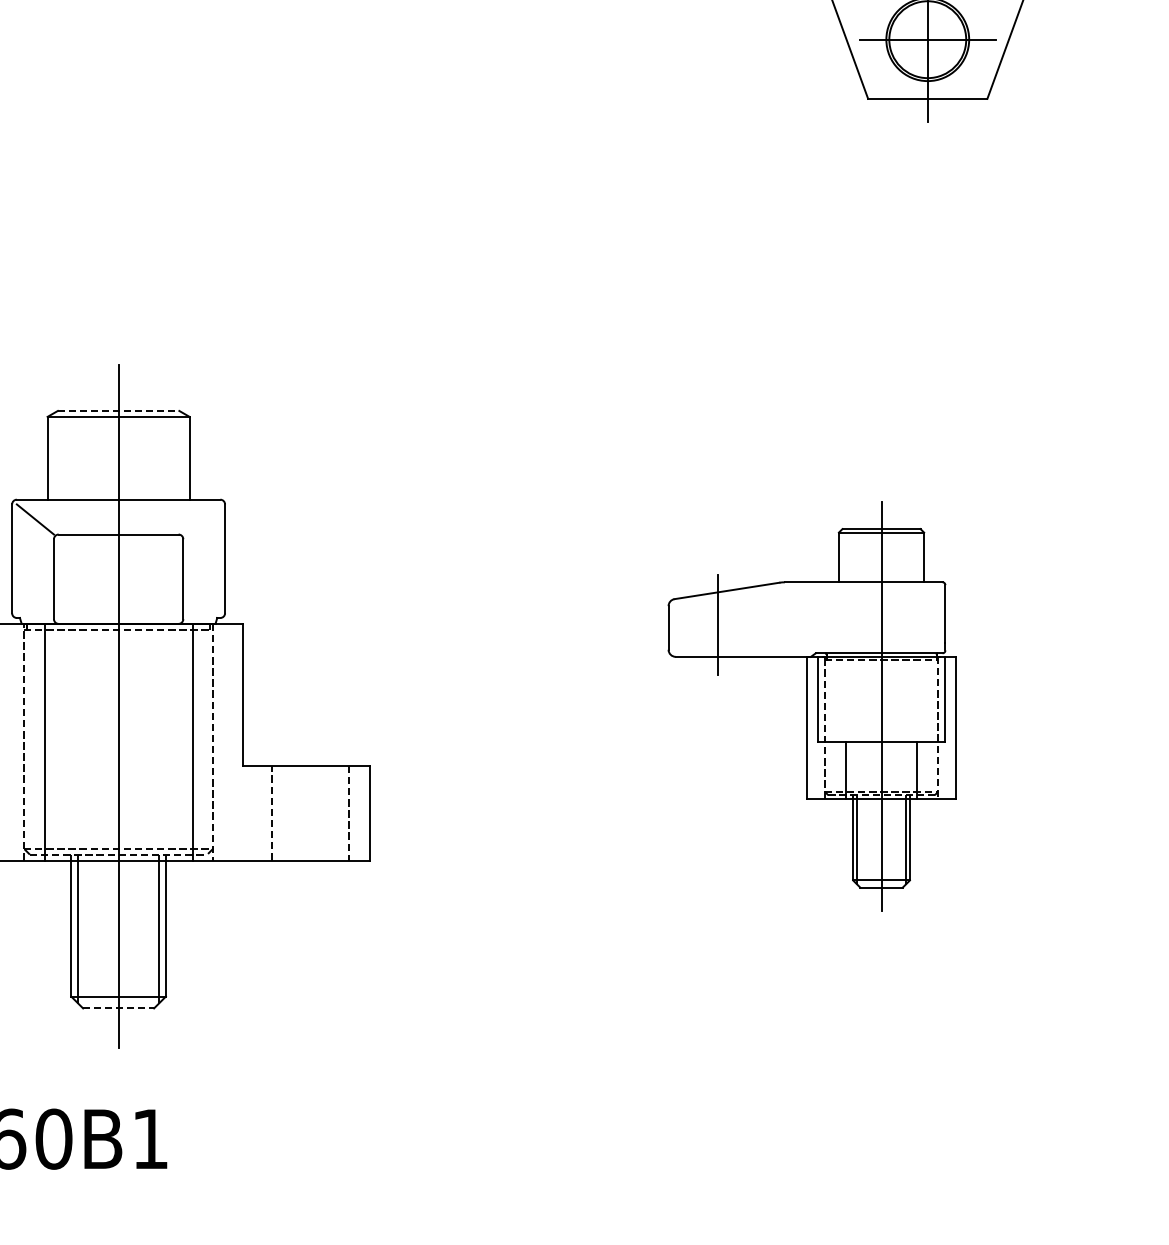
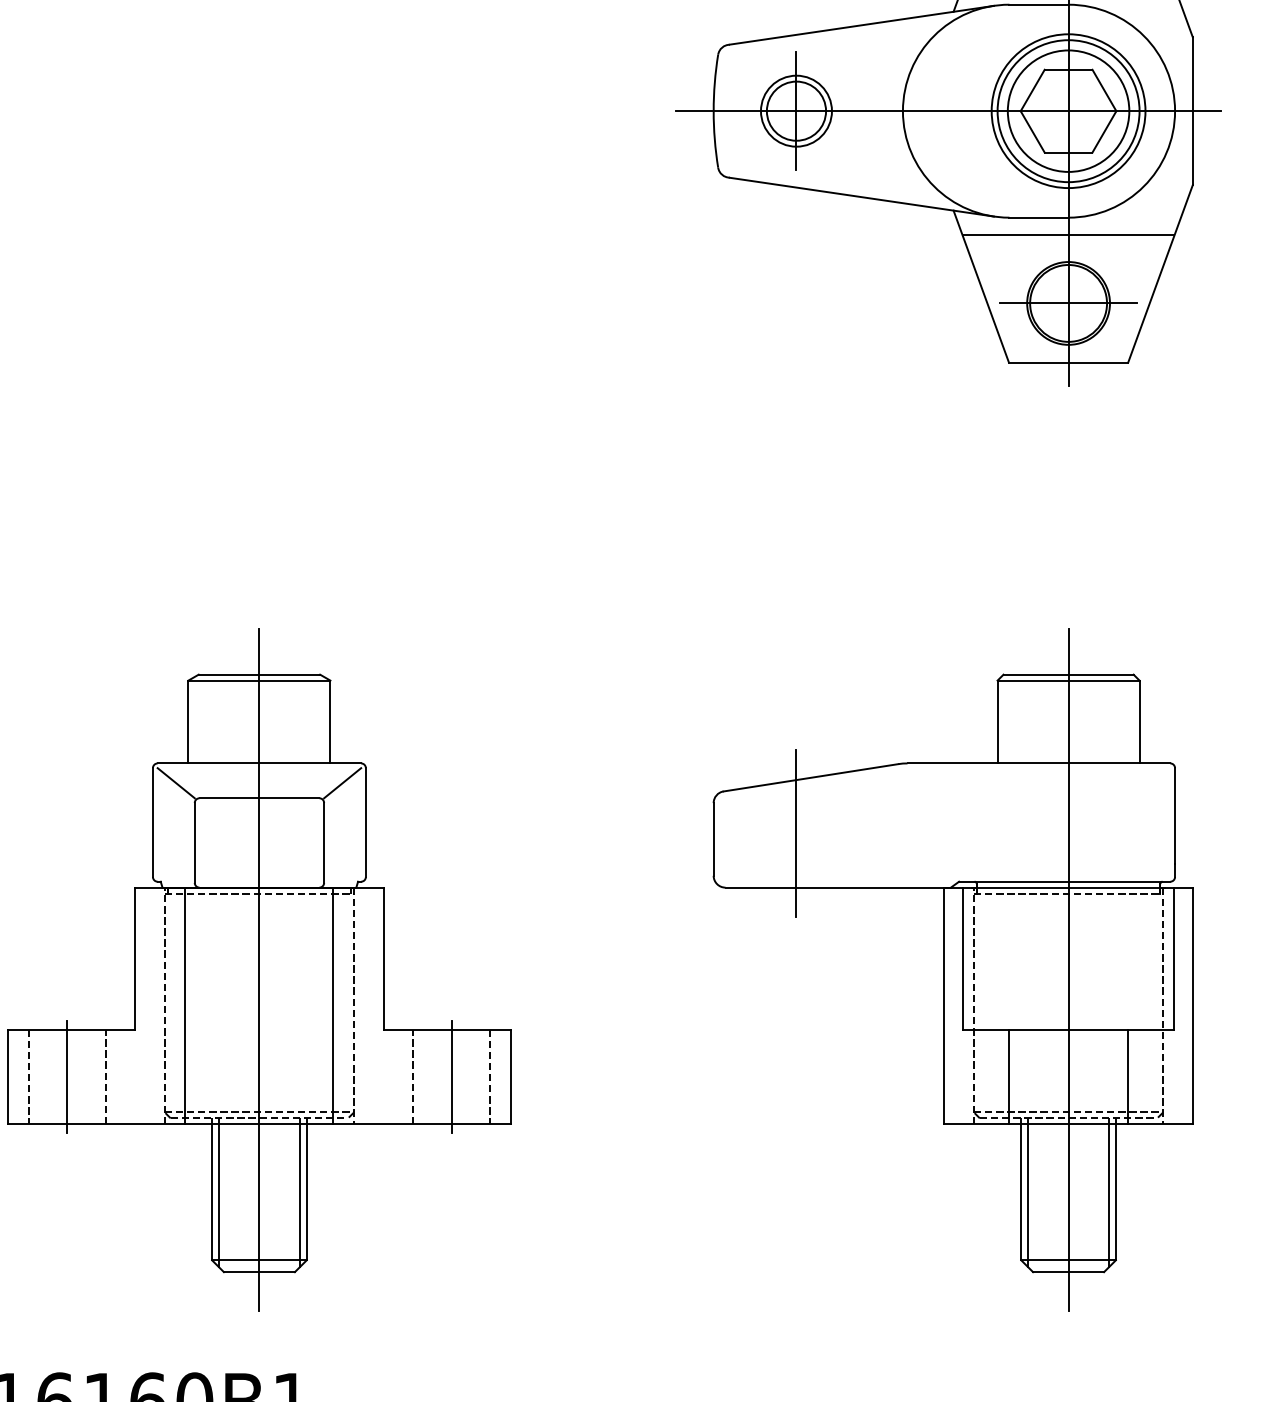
line: (118, 410) -> (259, 674), dashed -> solid
line: (201, 519) -> (342, 783), added
part: (811, 705) -> (952, 969), size x1.67
line: (310, 812) -> (451, 1076), added
line: (118, 1008) -> (259, 1272), dashed -> solid

